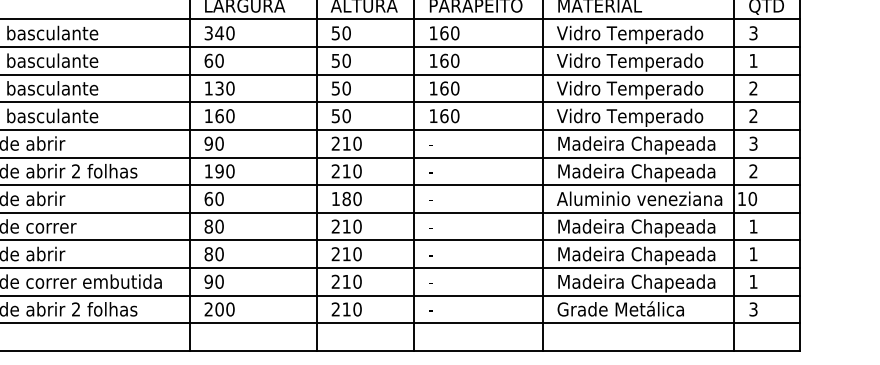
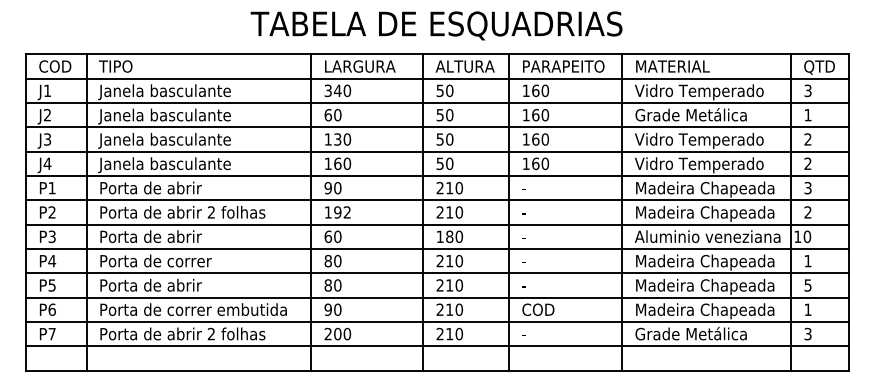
text: (630, 62) -> (699, 116), Vidro Temperado -> Grade Metálica
text: (230, 171) -> (347, 212), 190 -> 192
text: (752, 254) -> (807, 285), 1 -> 5
text: (447, 281) -> (538, 309), - -> COD

